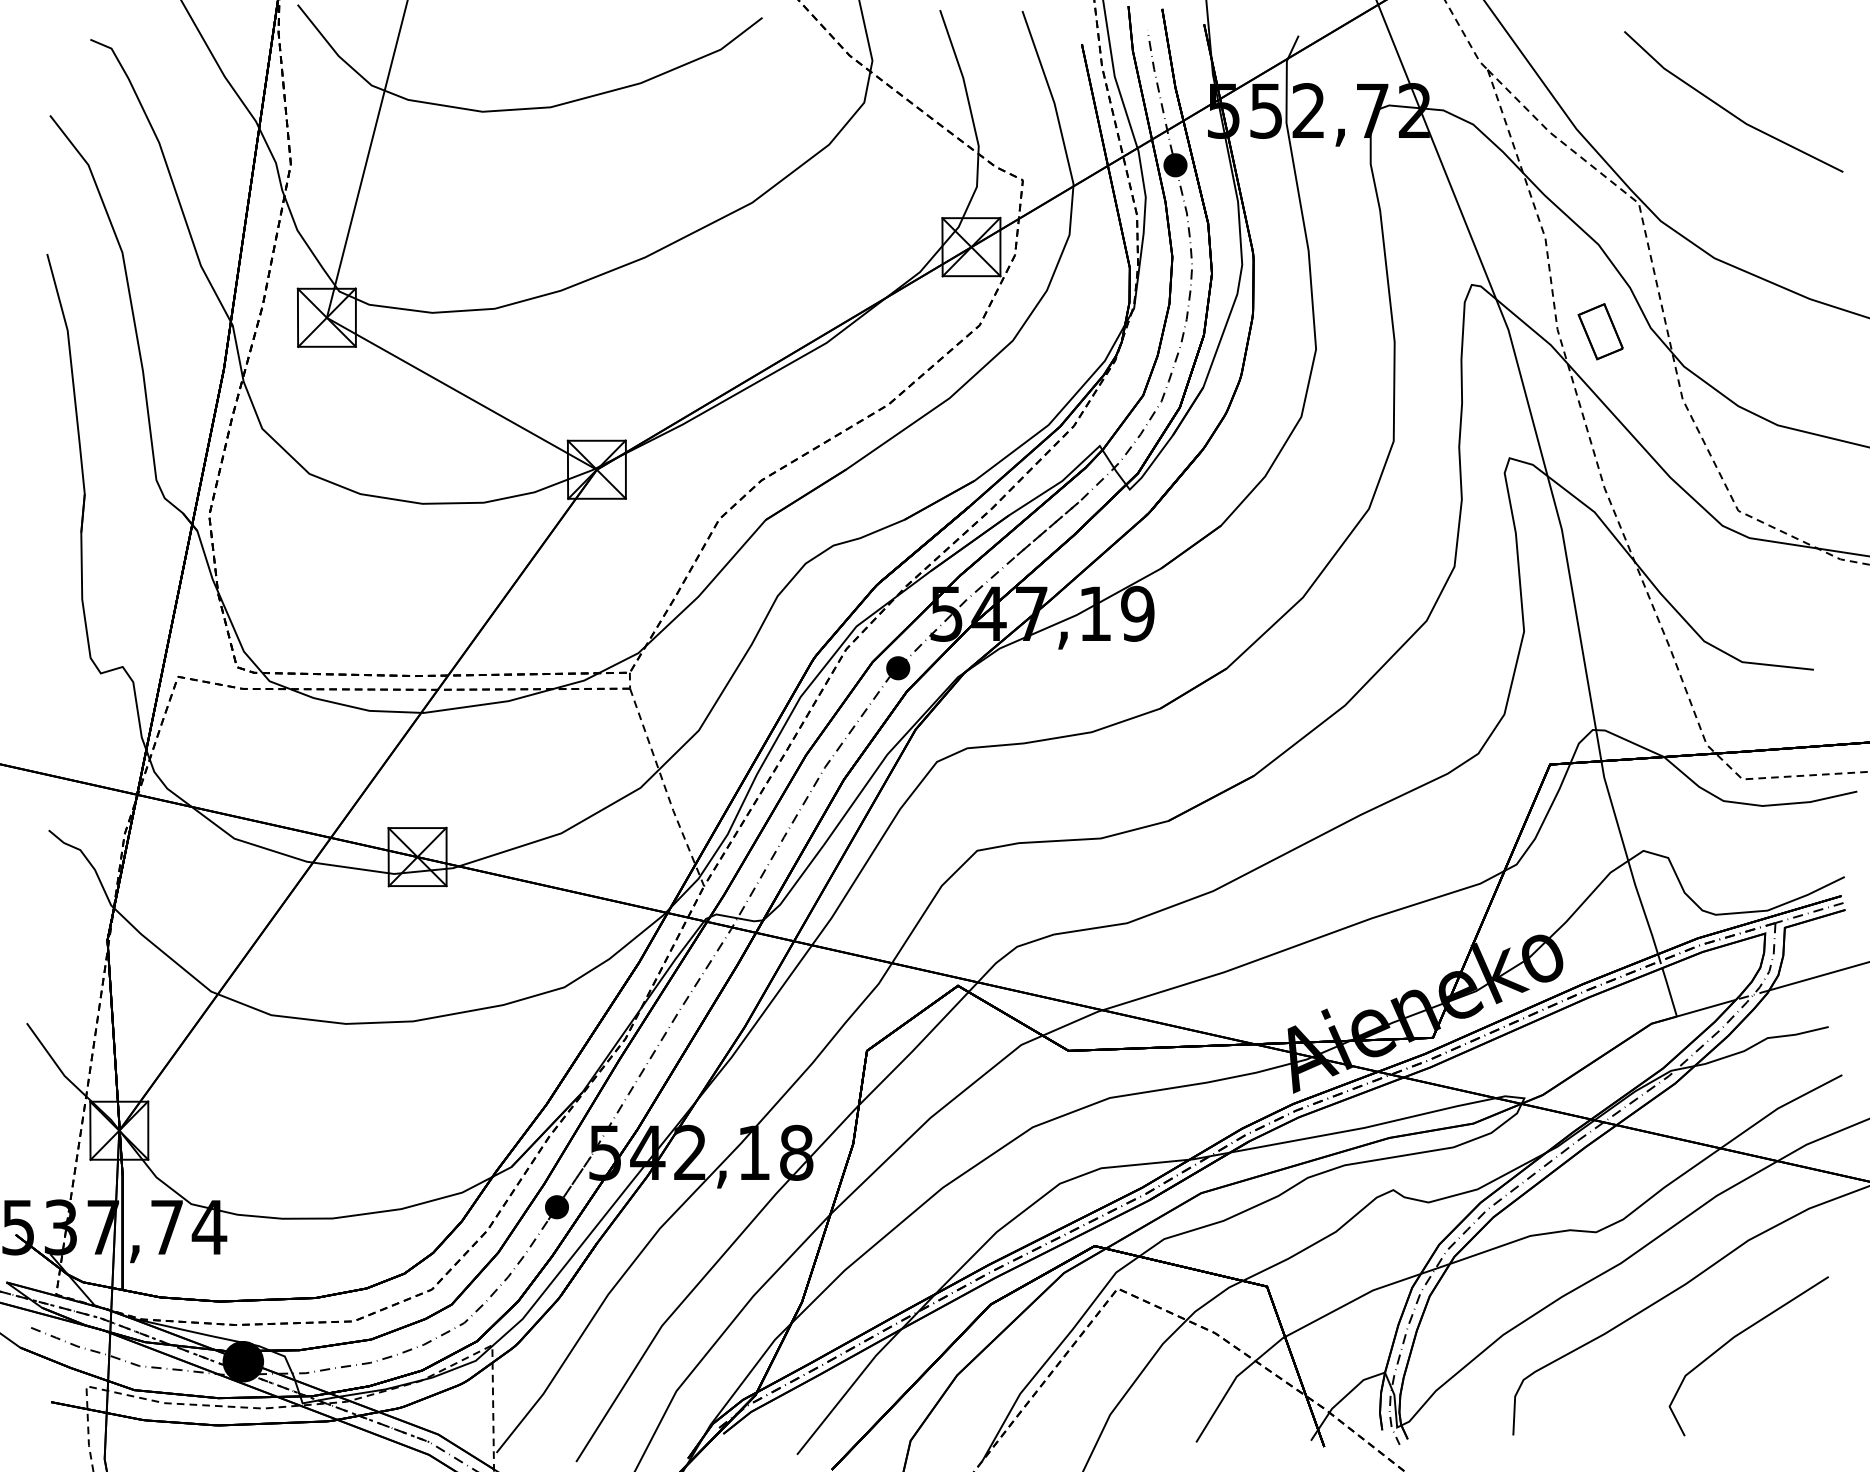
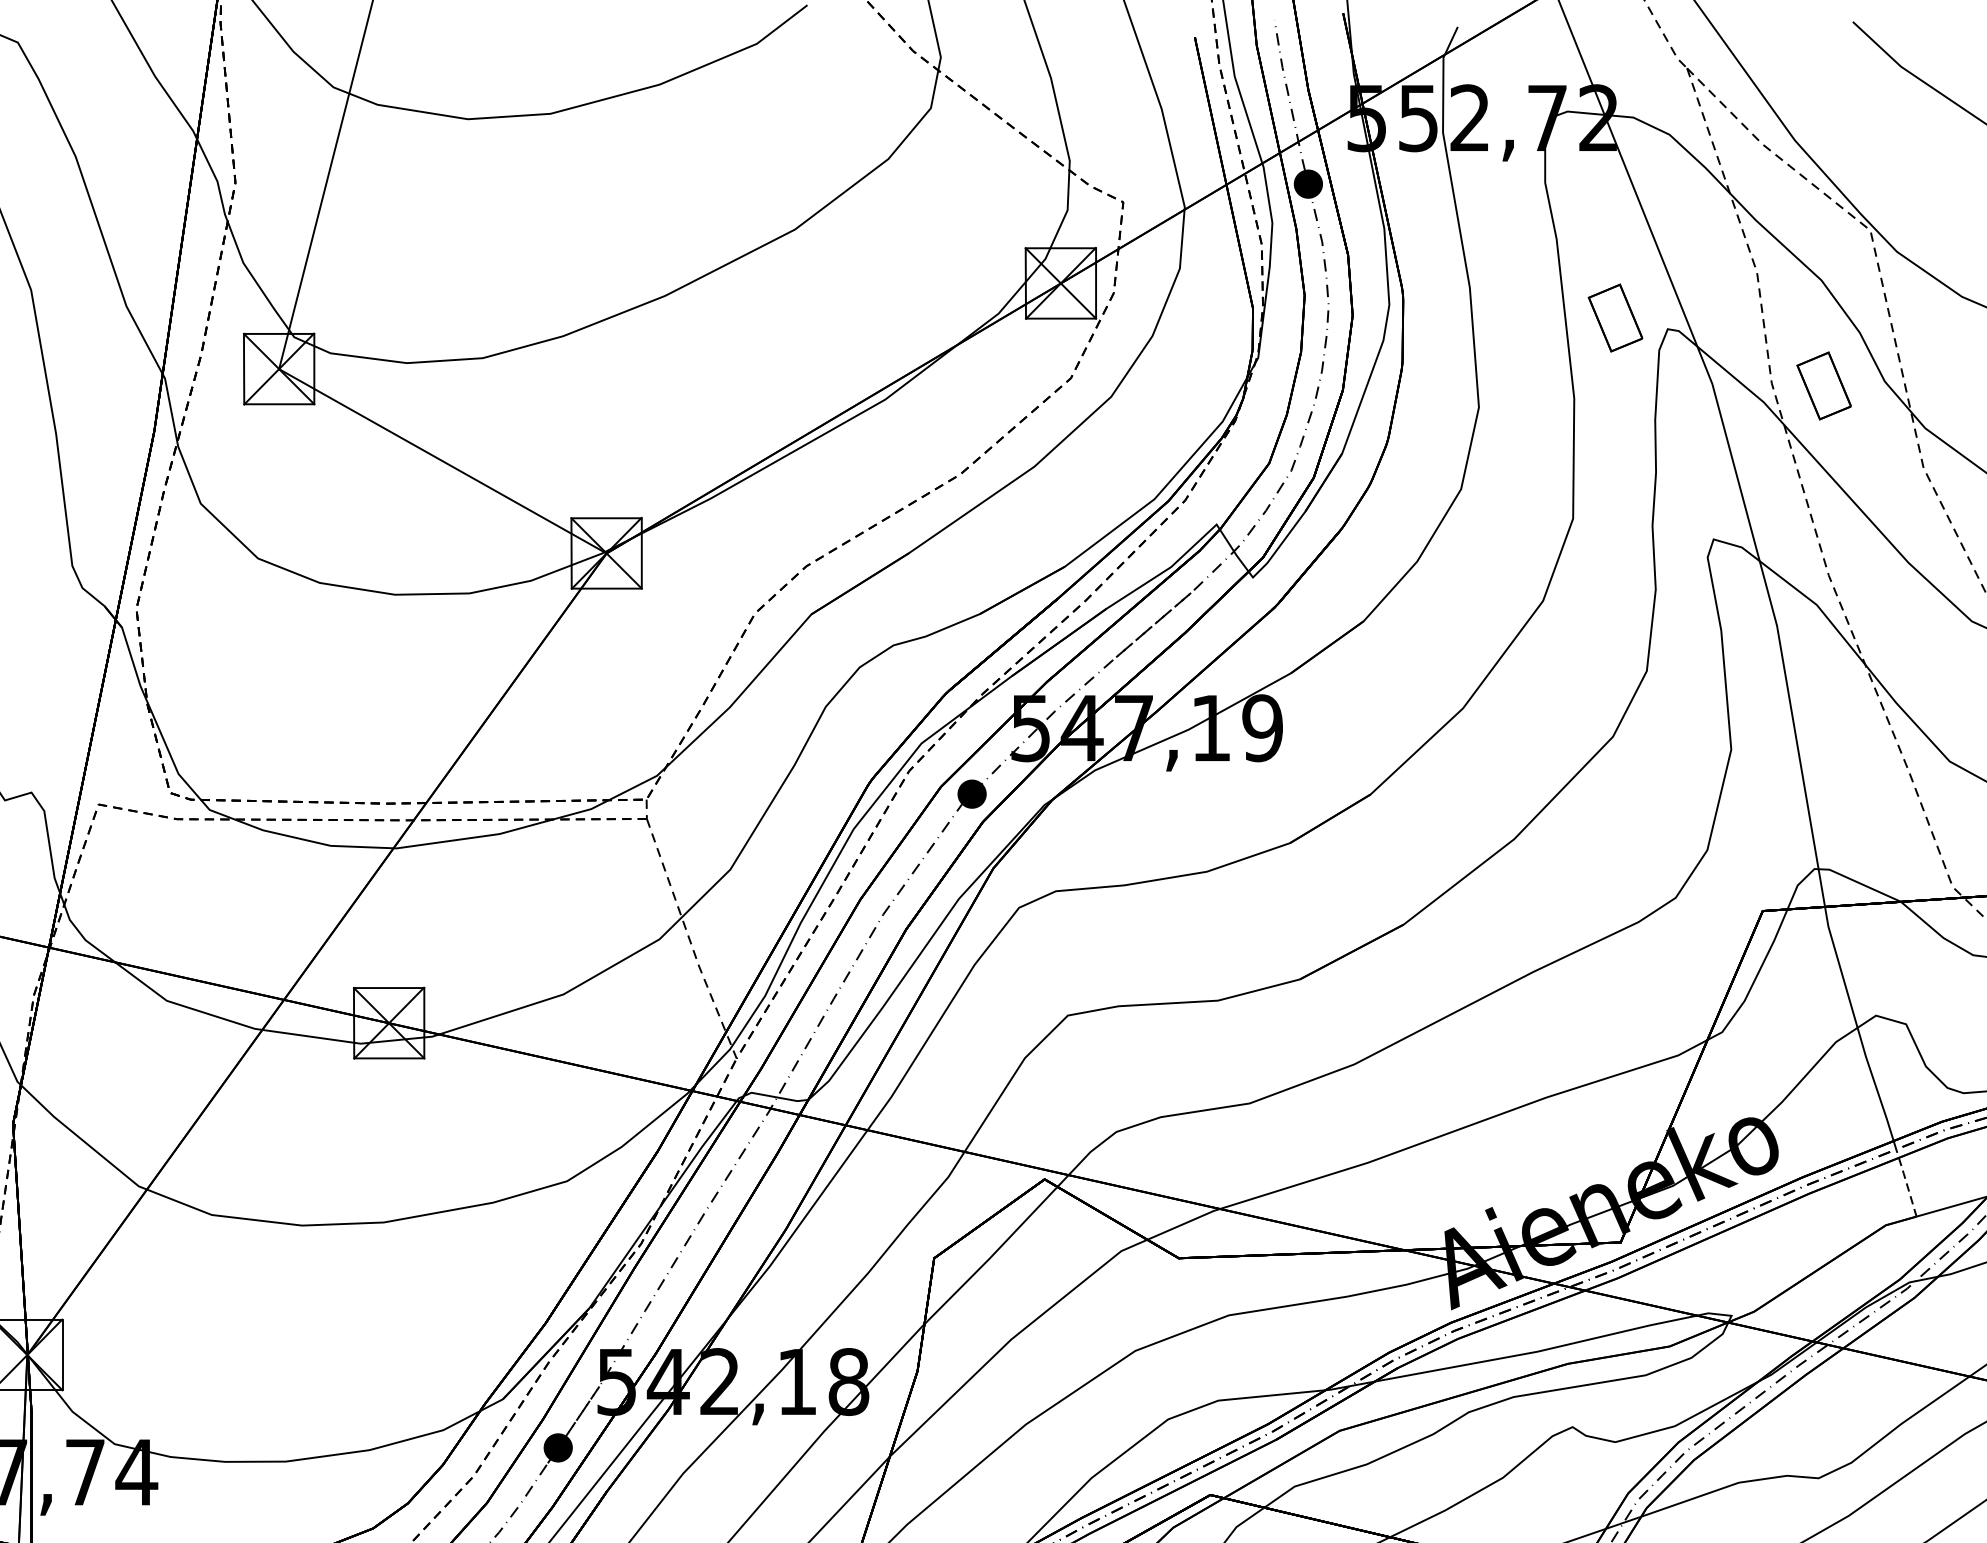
part: (1428, 275) -> (1615, 317), added
line: (1669, 991) -> (1907, 1186), solid -> dashed

